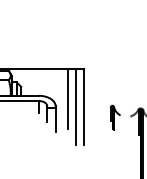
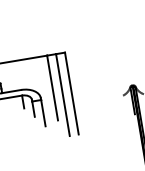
part: (115, 117) -> (107, 99), removed

